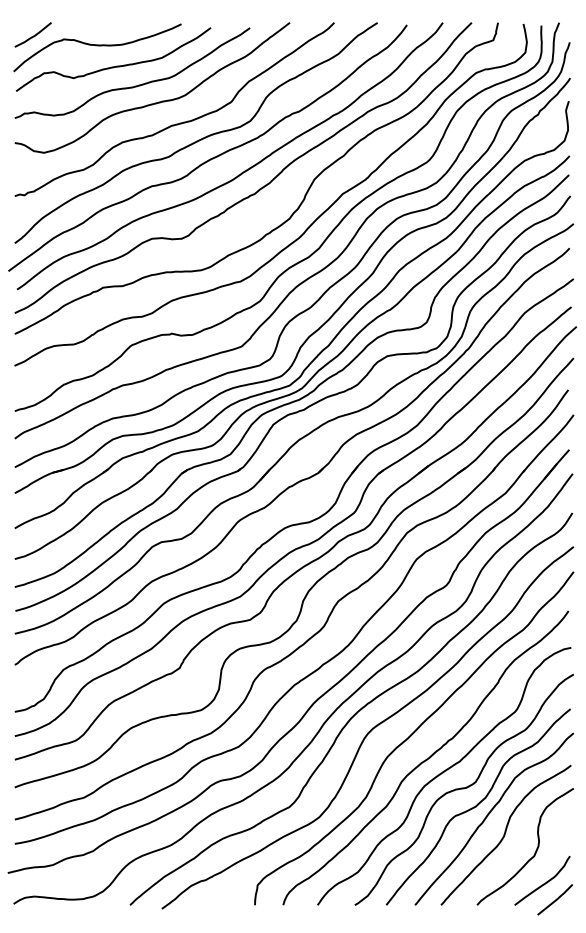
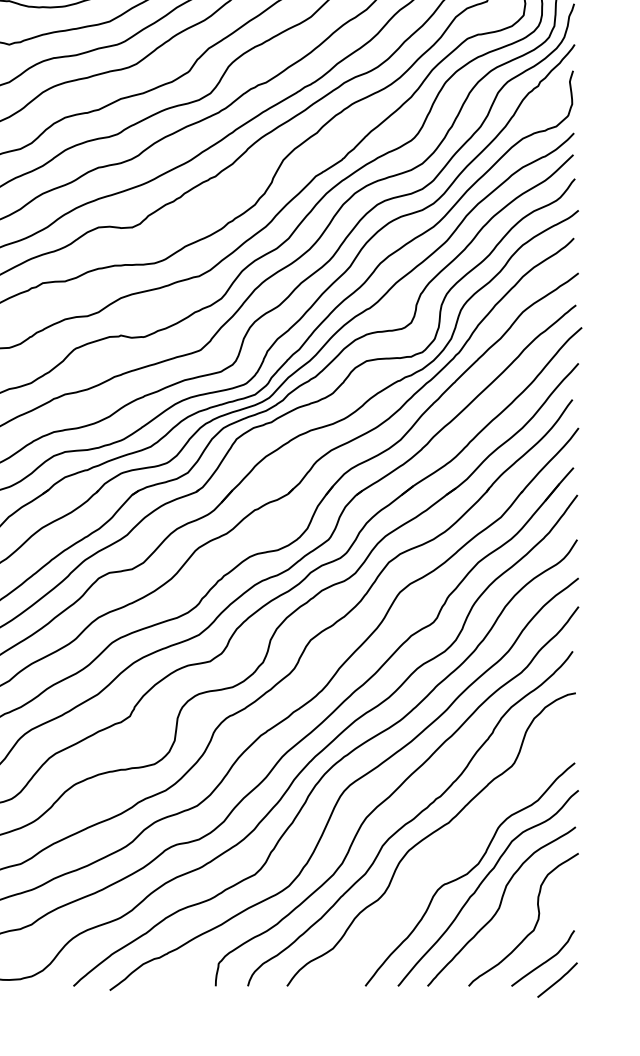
curve: (463, 789) -> (453, 854), removed

